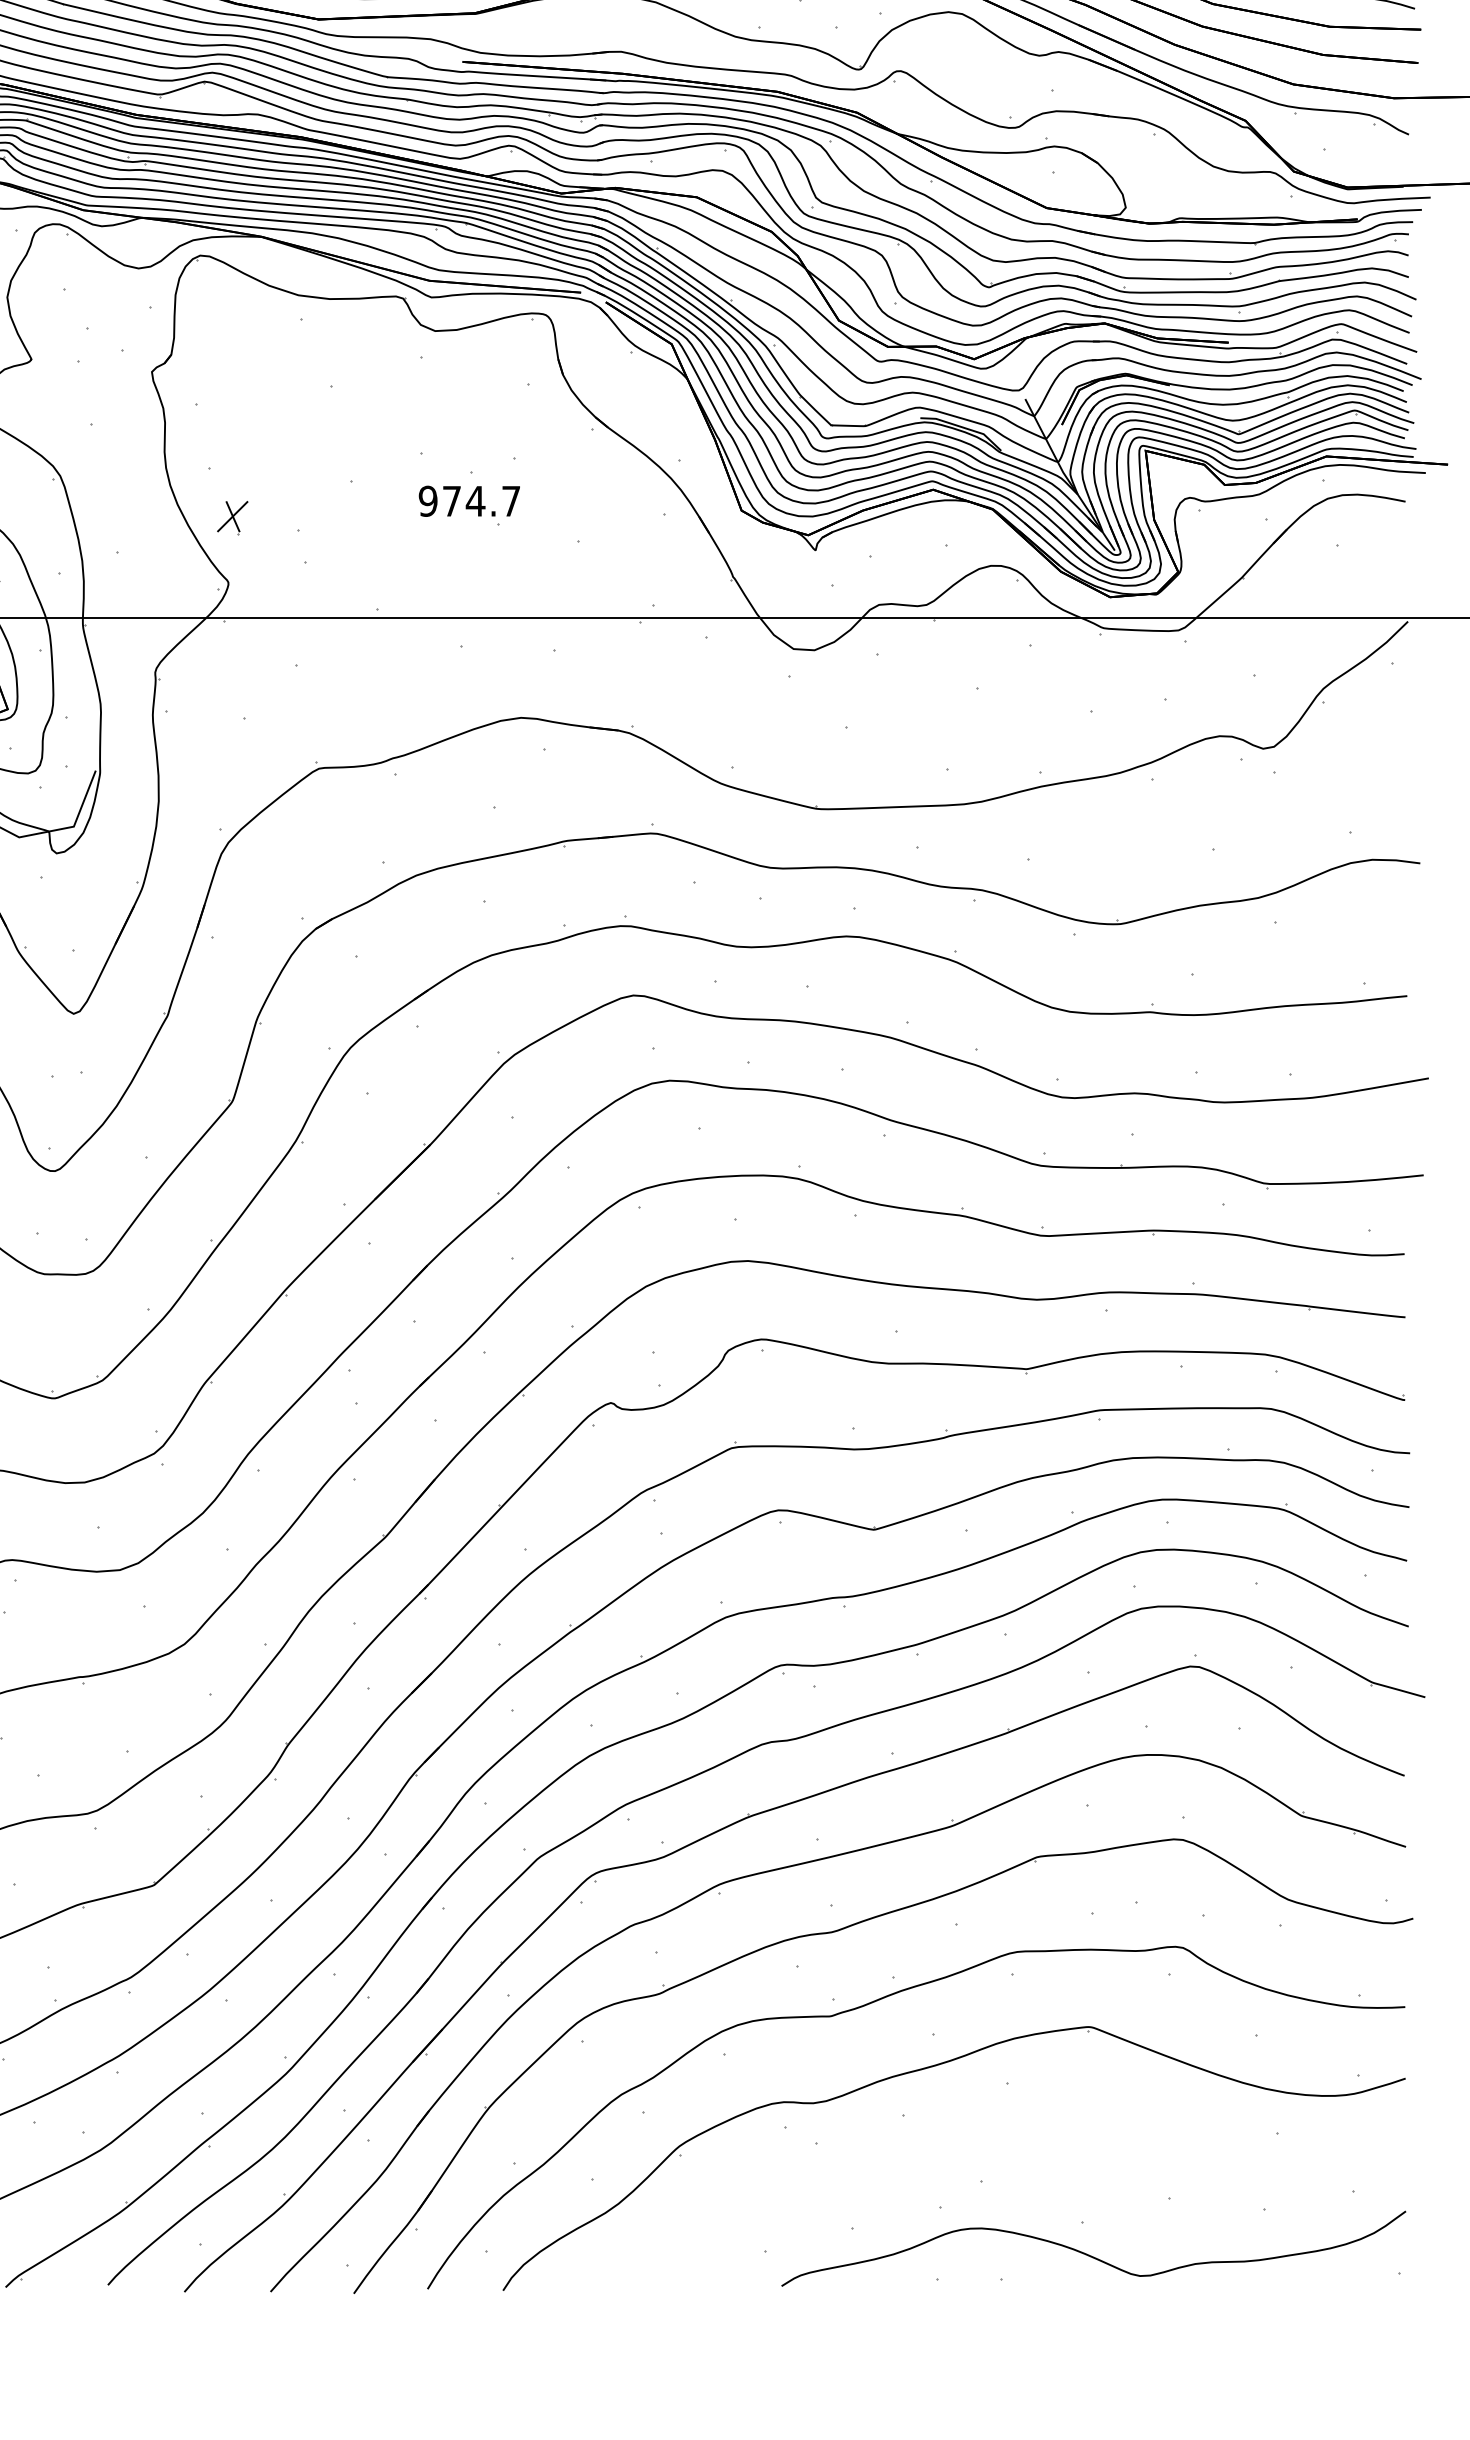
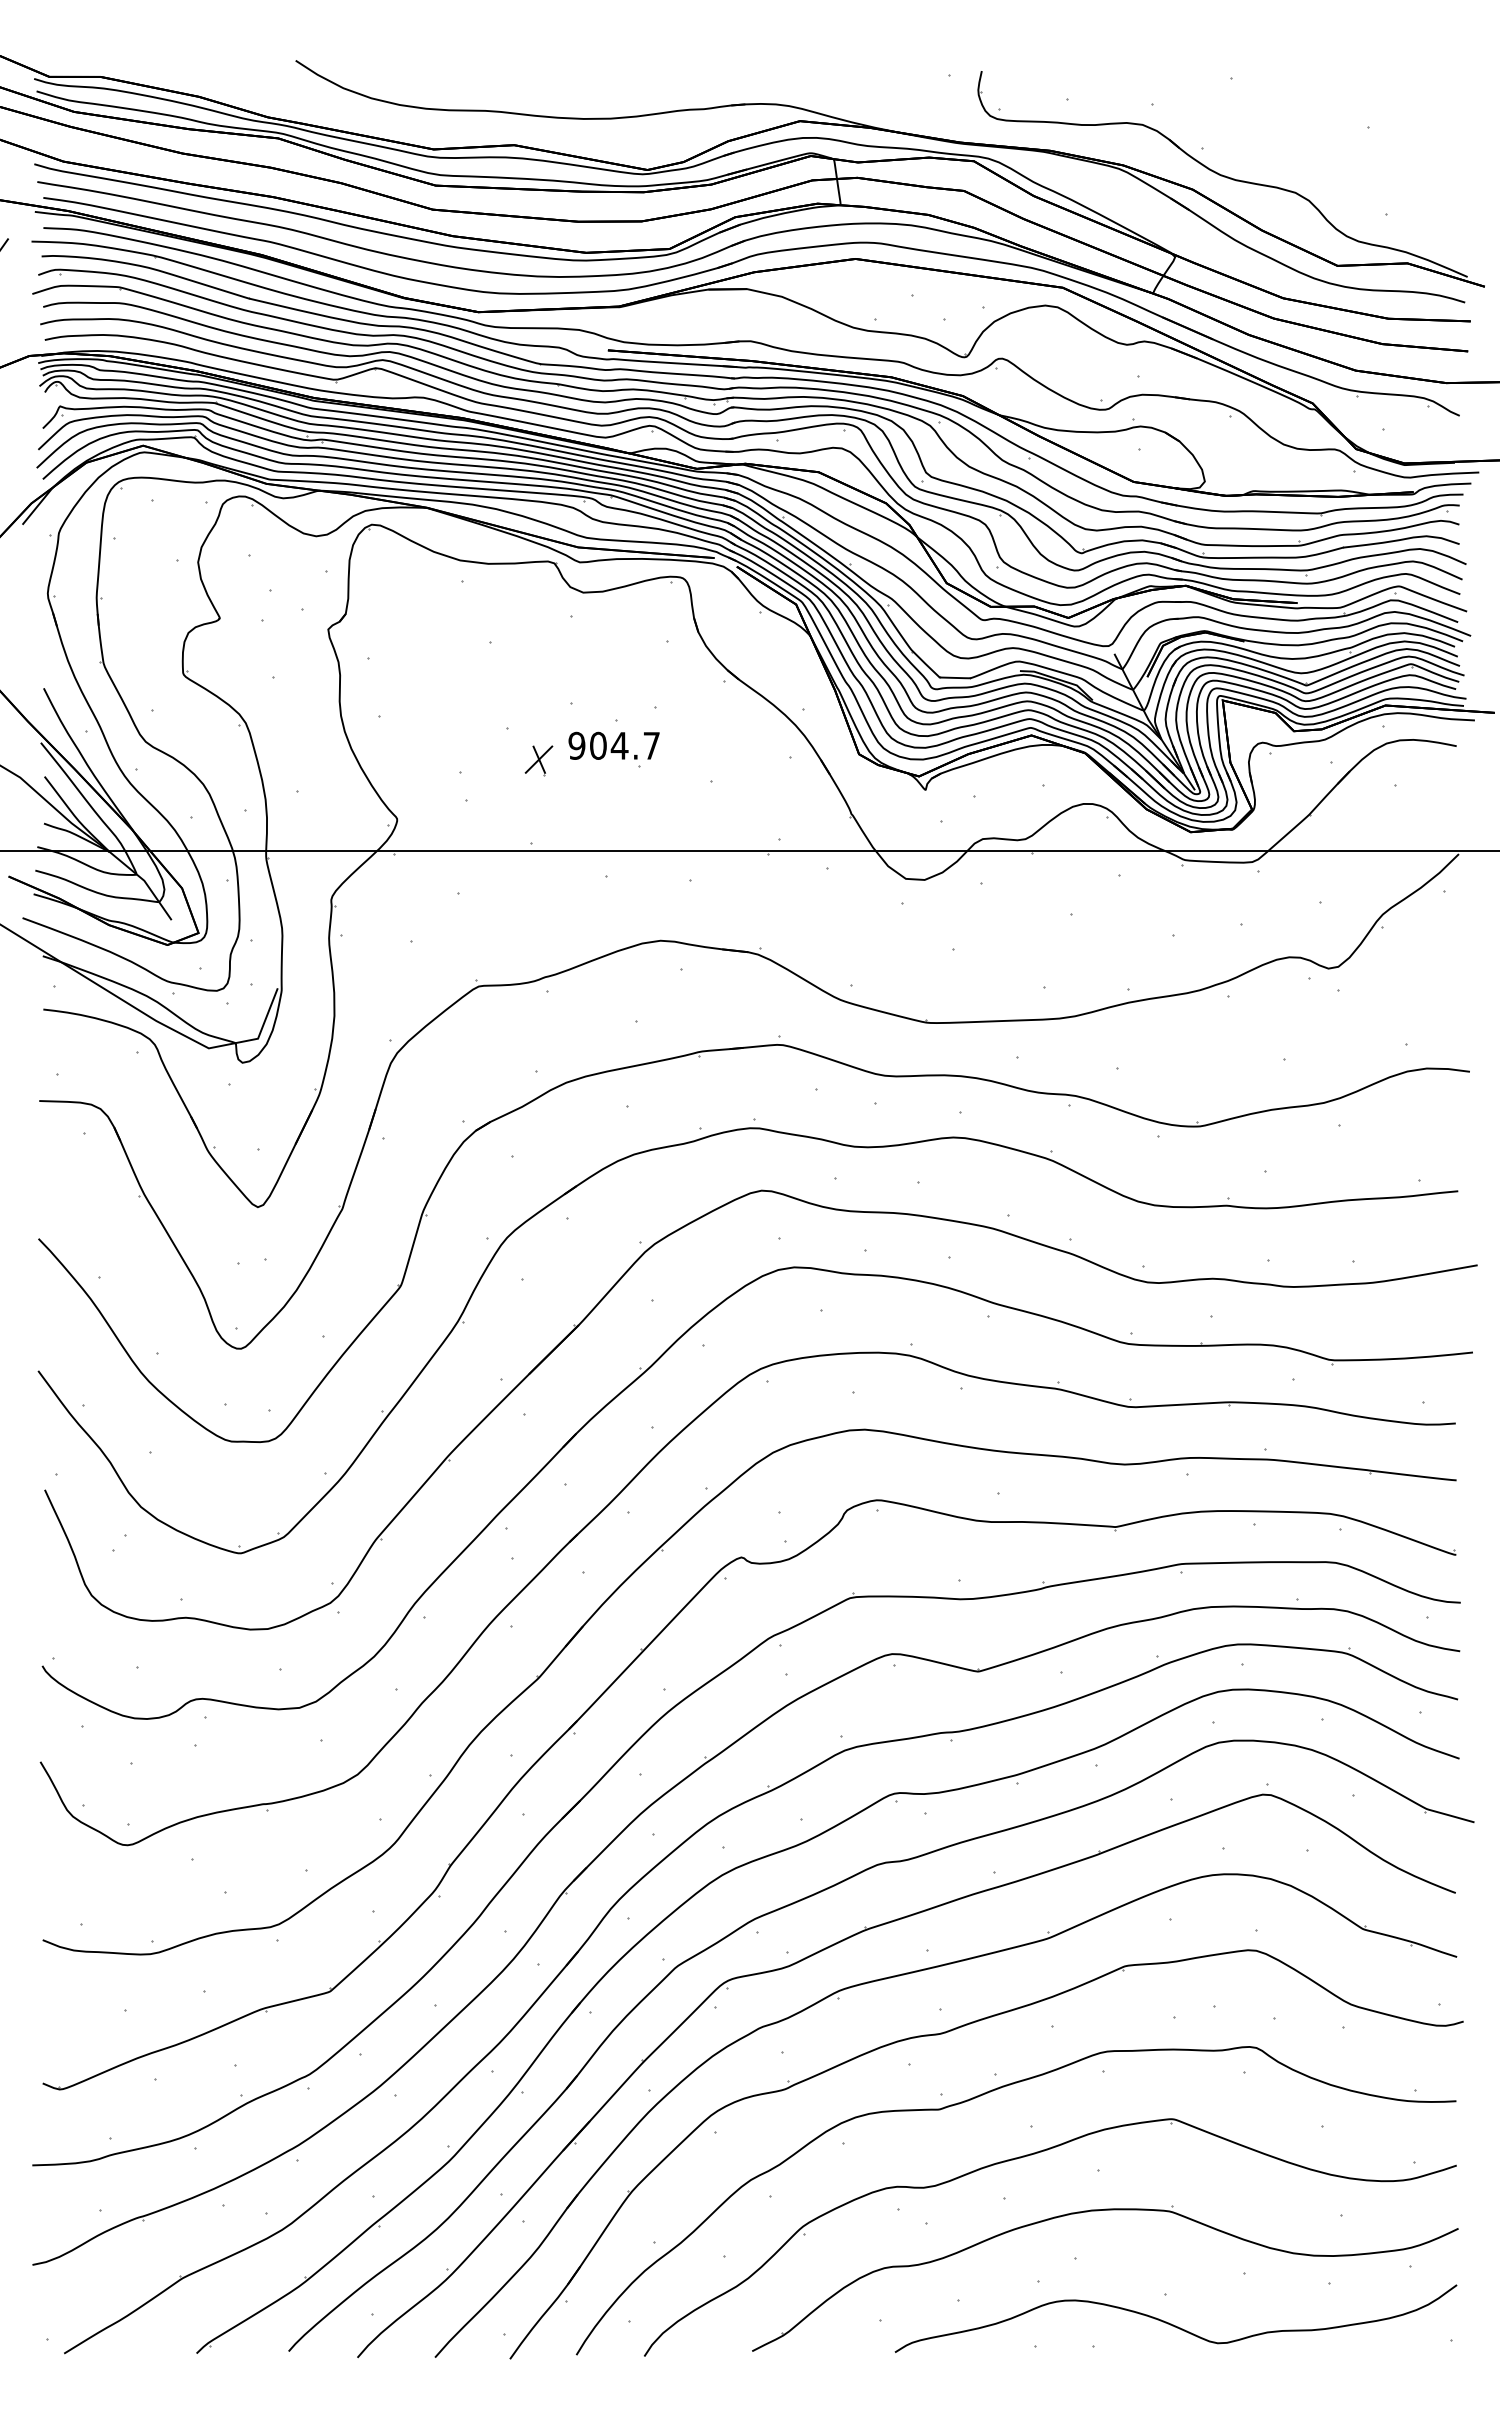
text: (452, 500) -> (598, 745), 974.7 -> 904.7
part: (232, 517) -> (538, 760), moved
part: (1007, 2129) -> (1098, 2211), added

